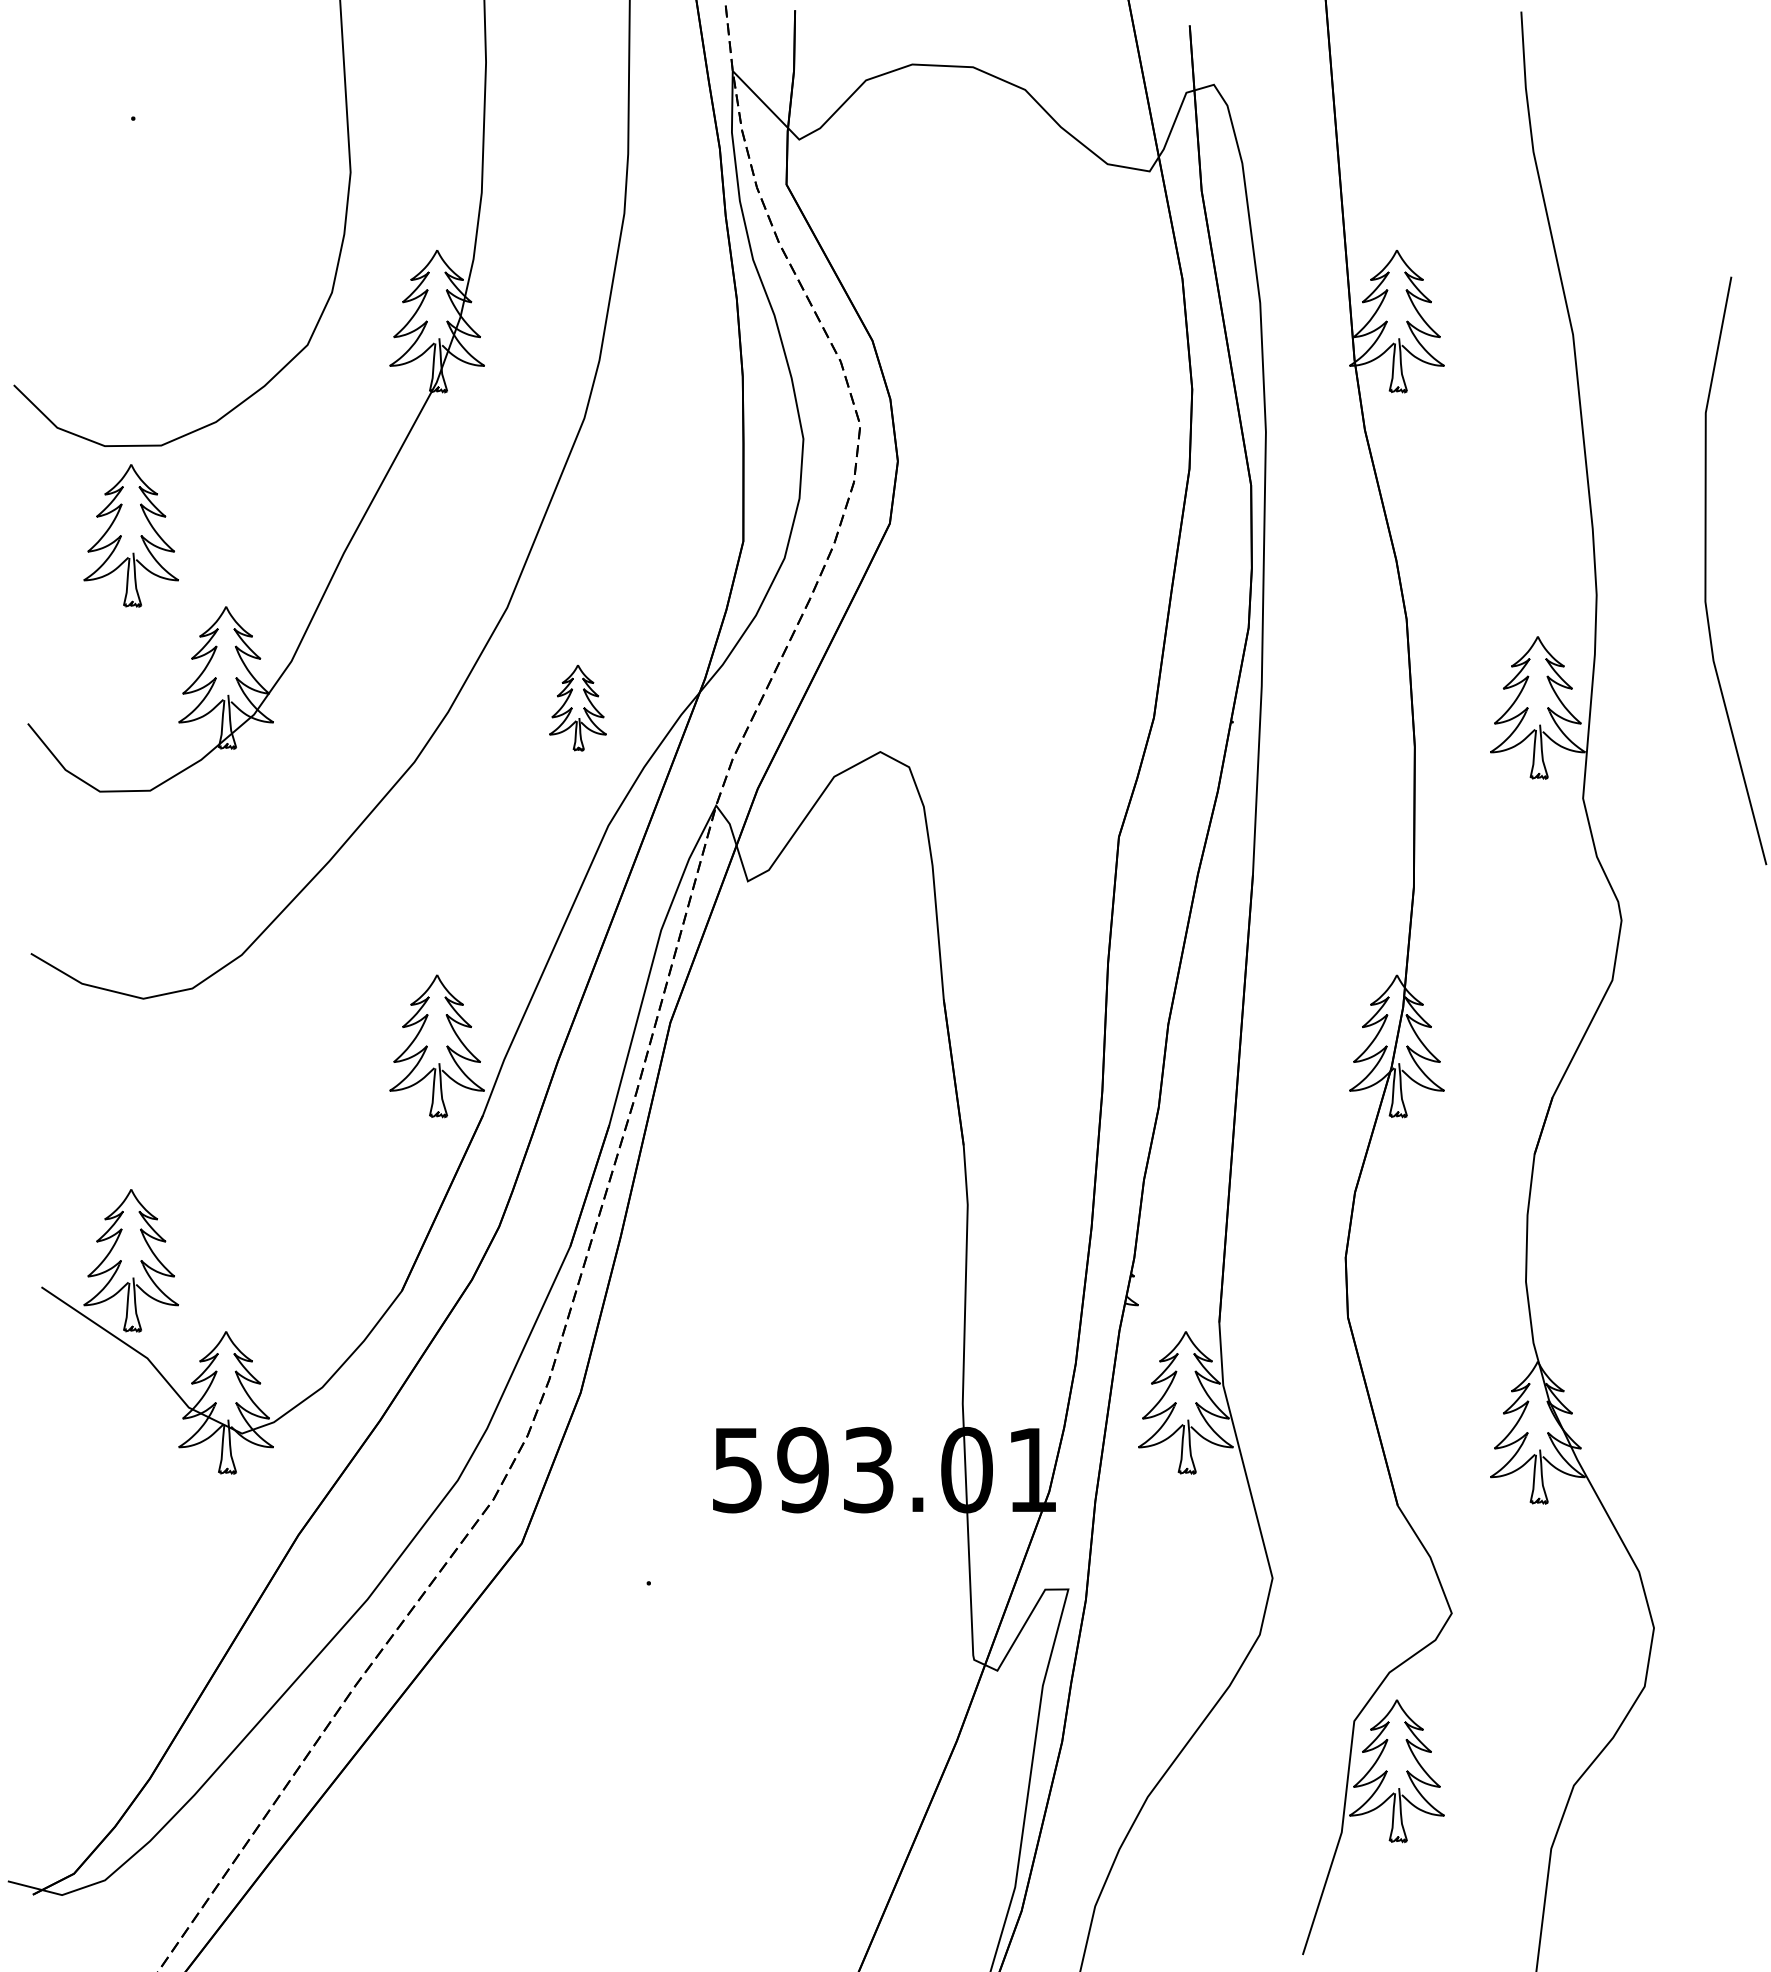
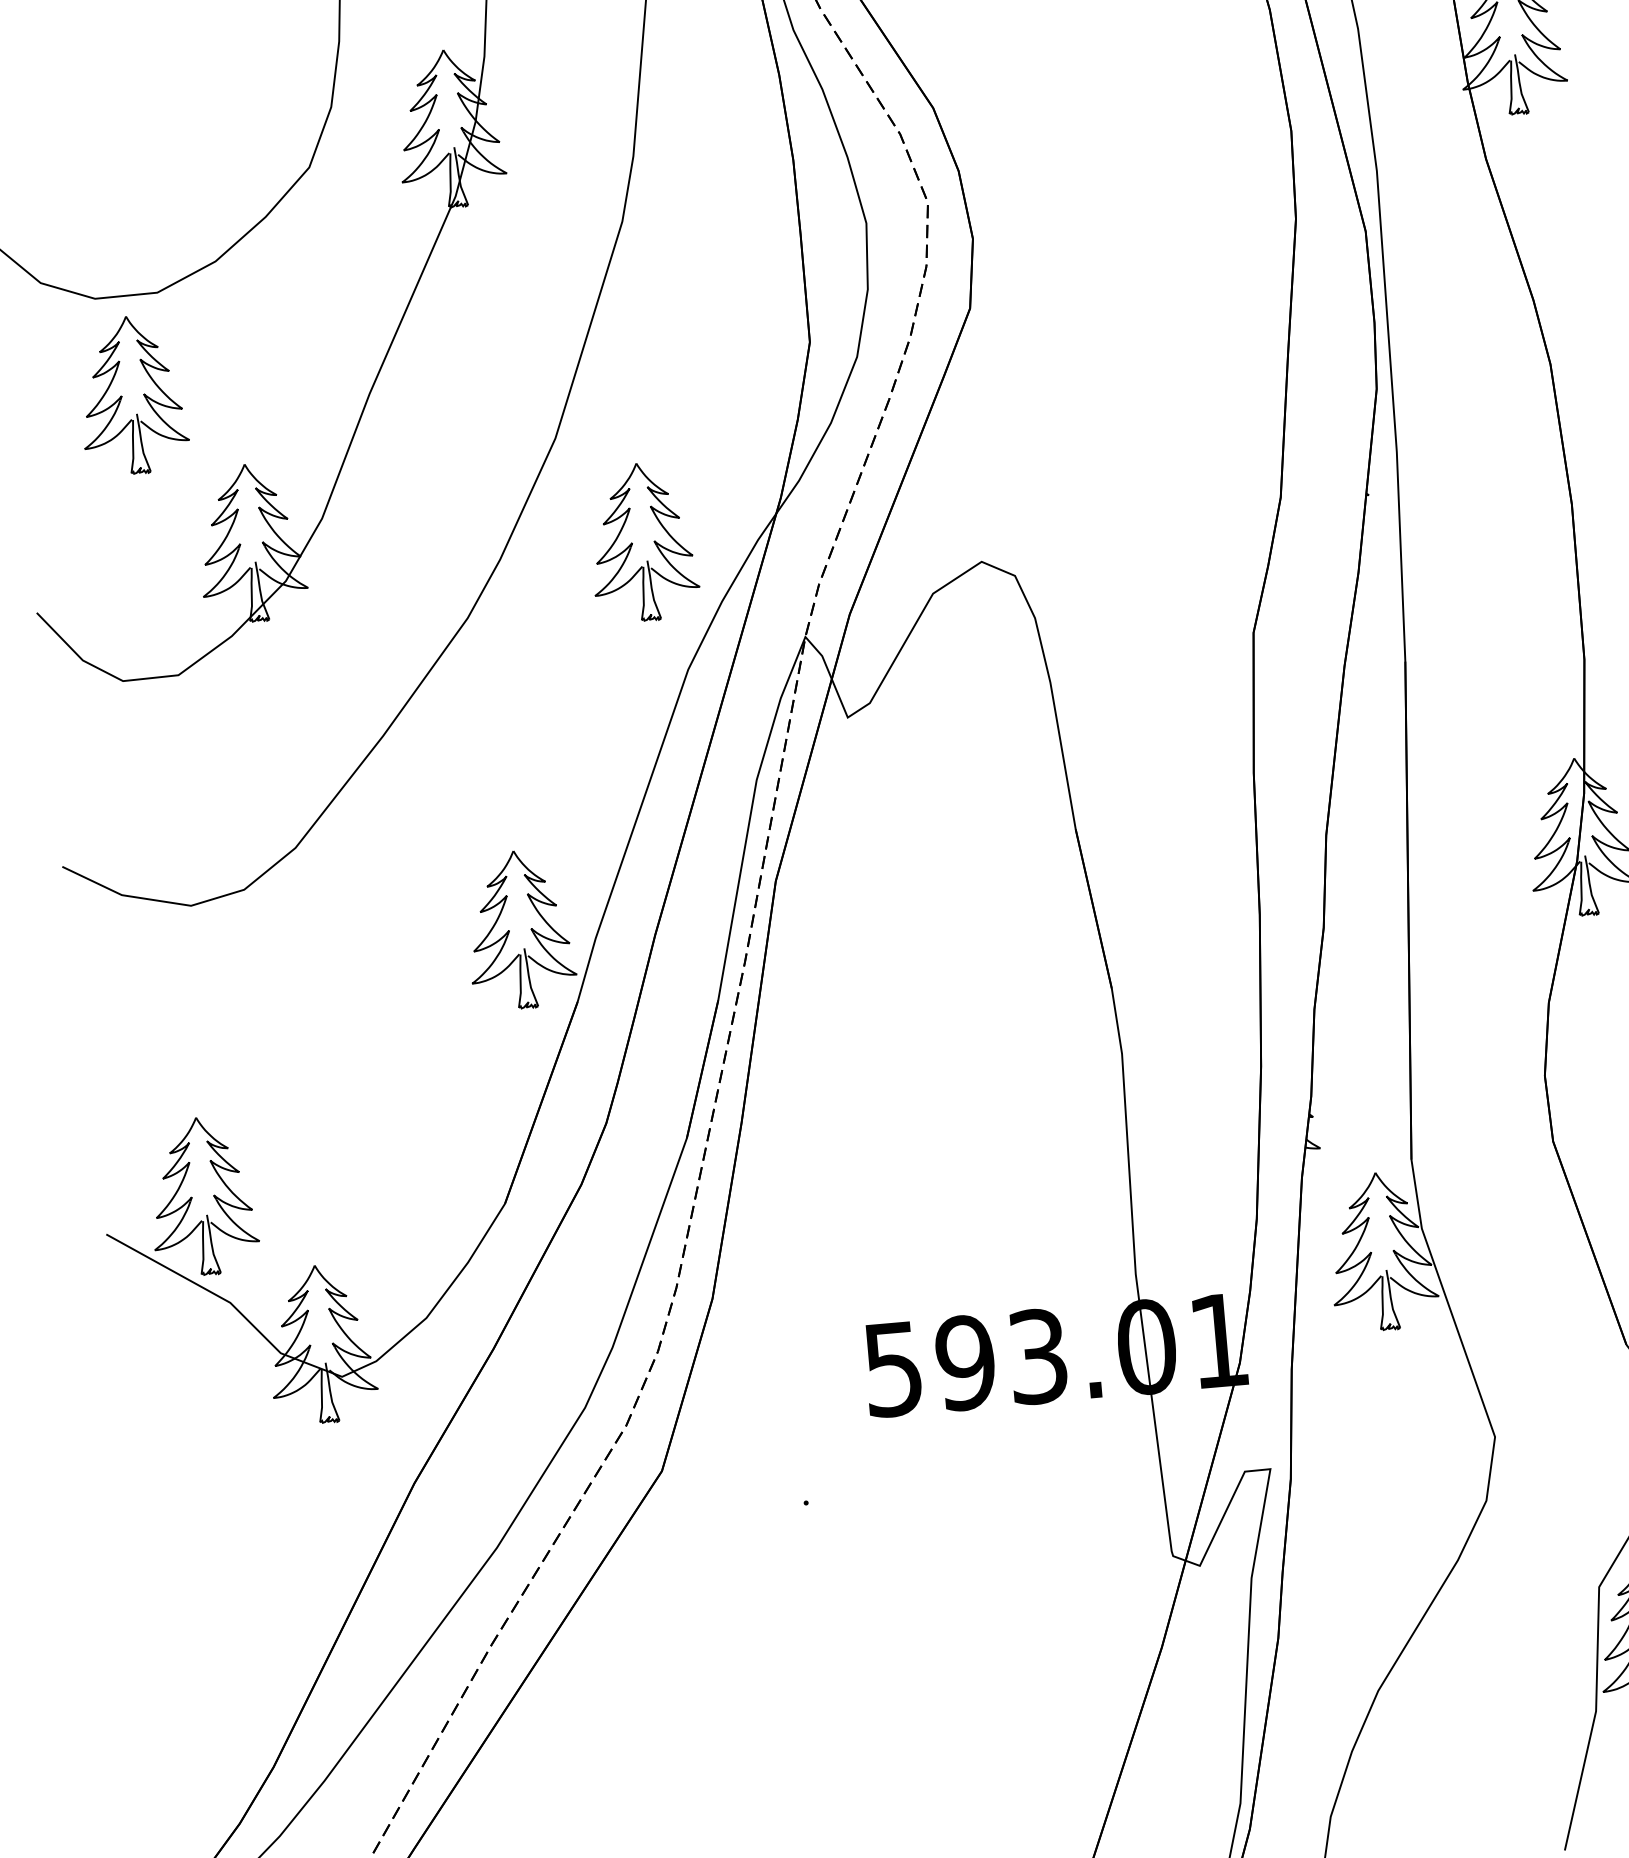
part: (577, 707) -> (642, 541), size x1.67

